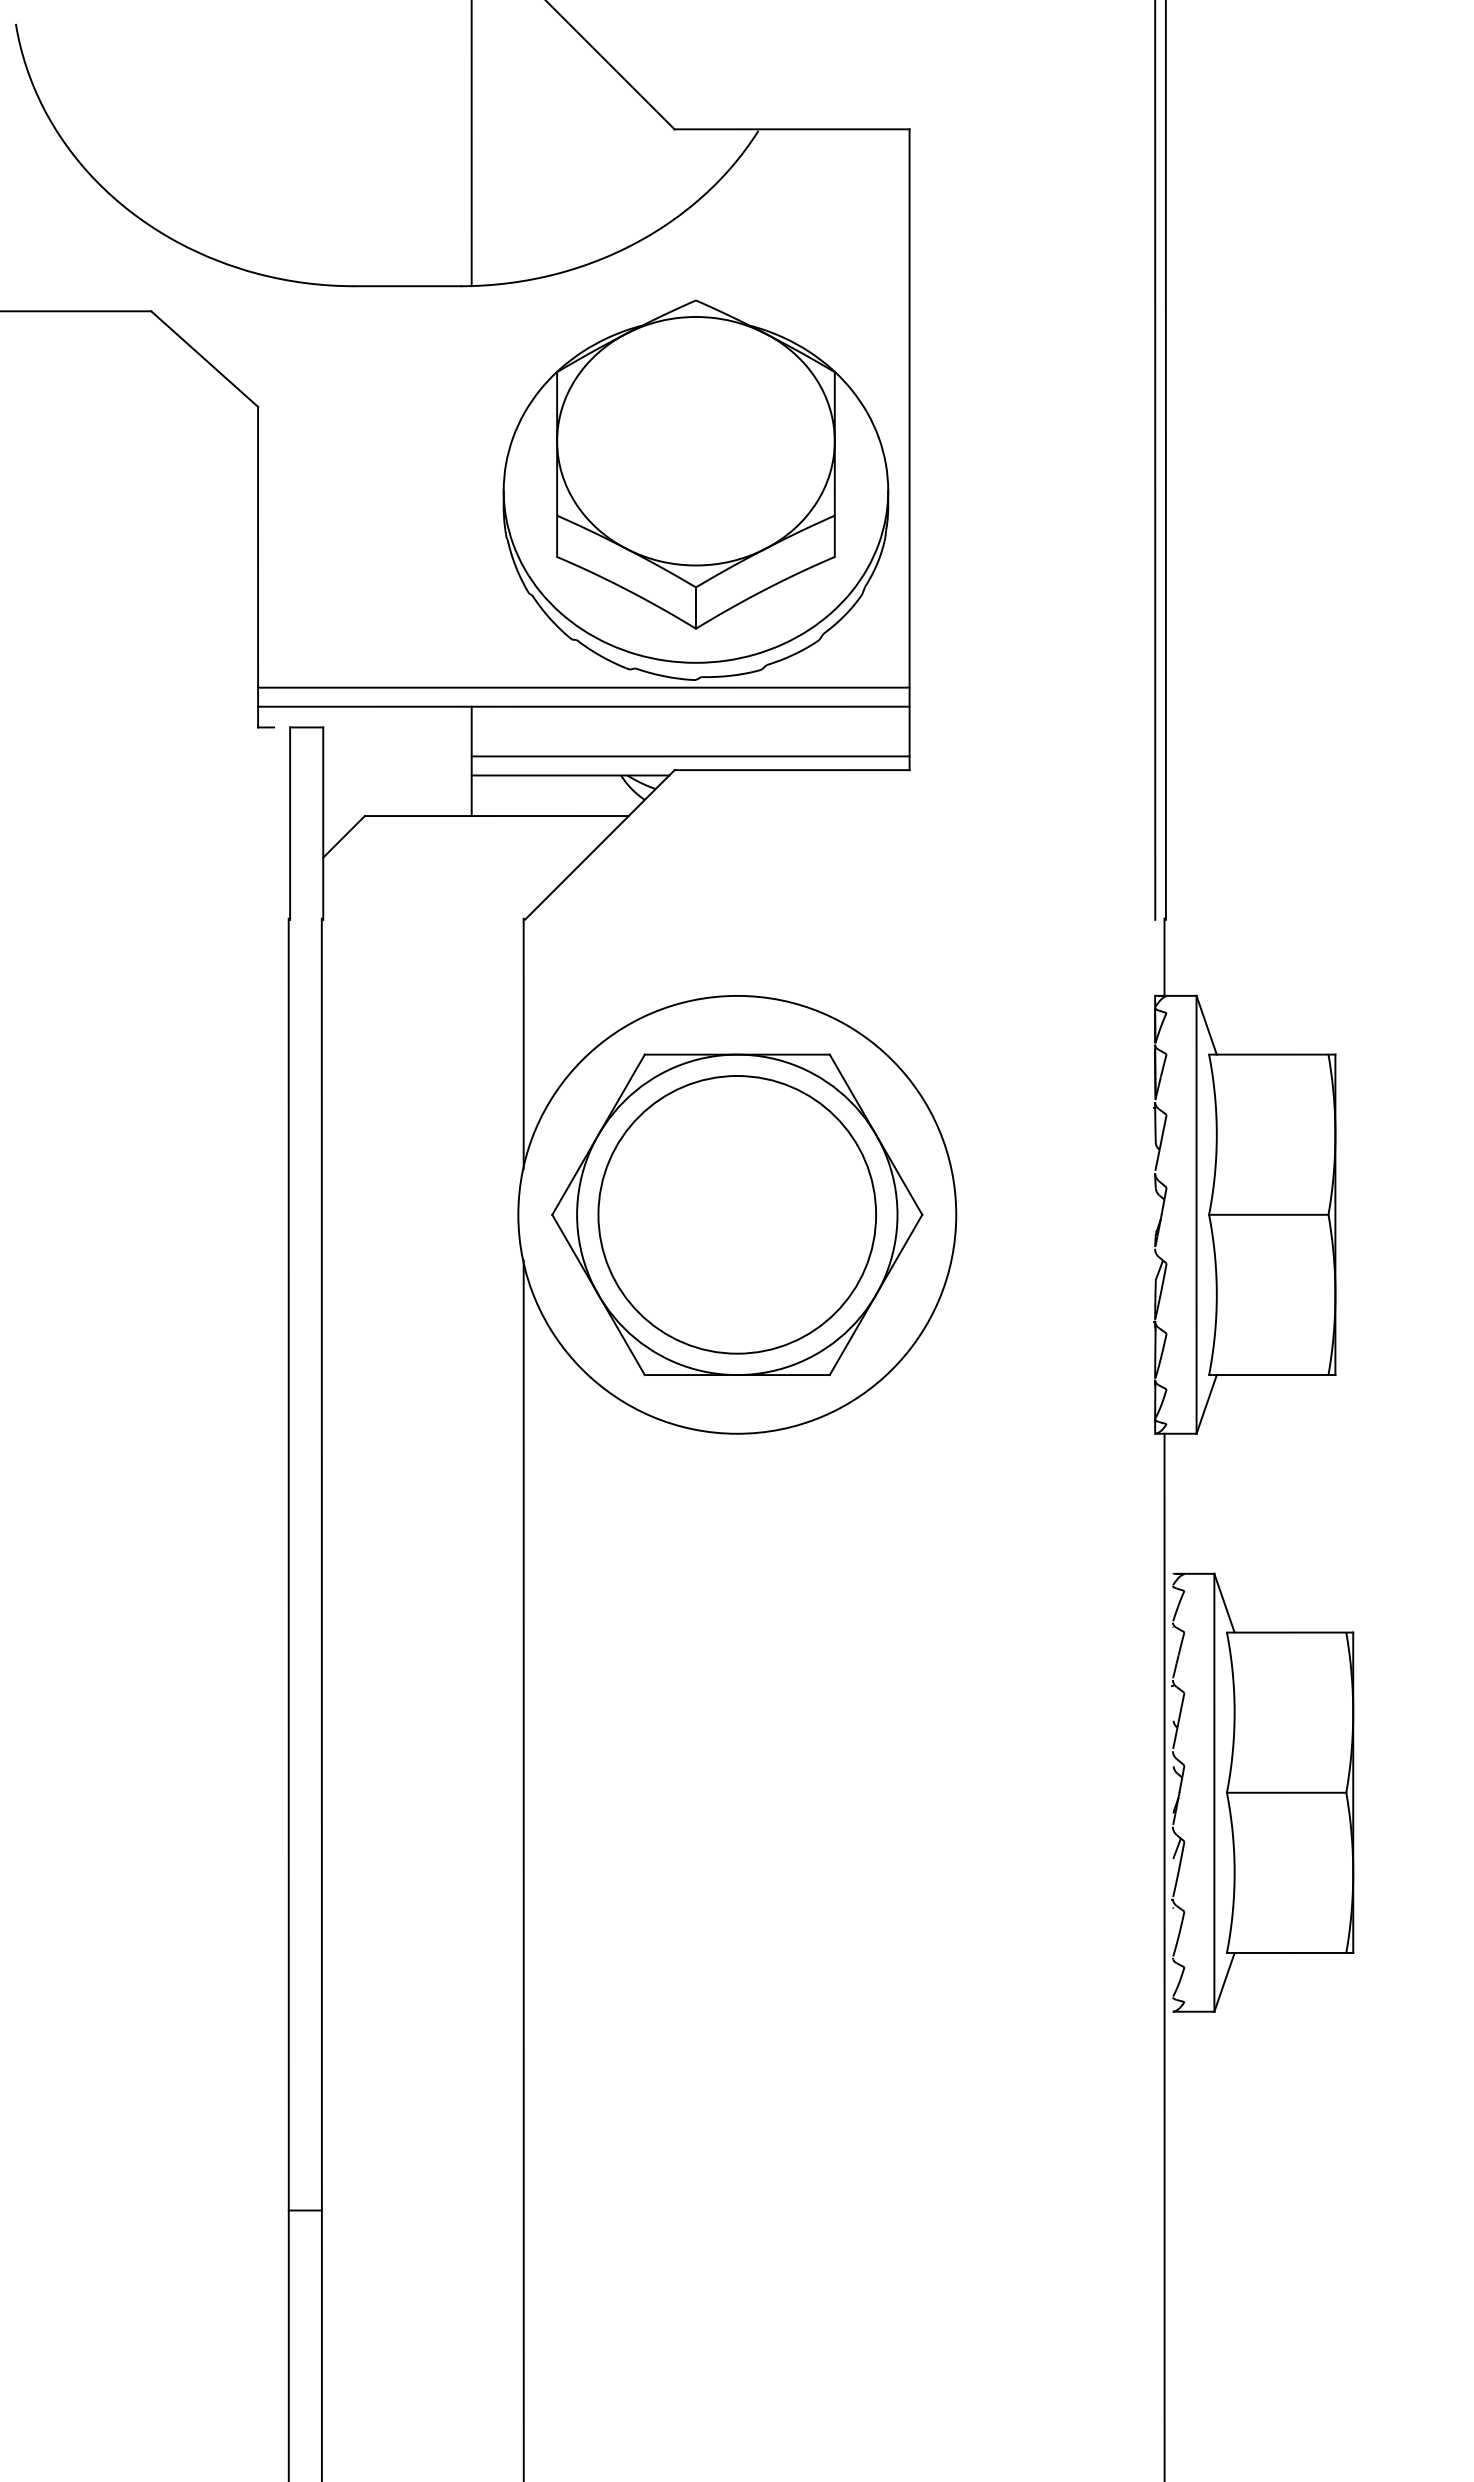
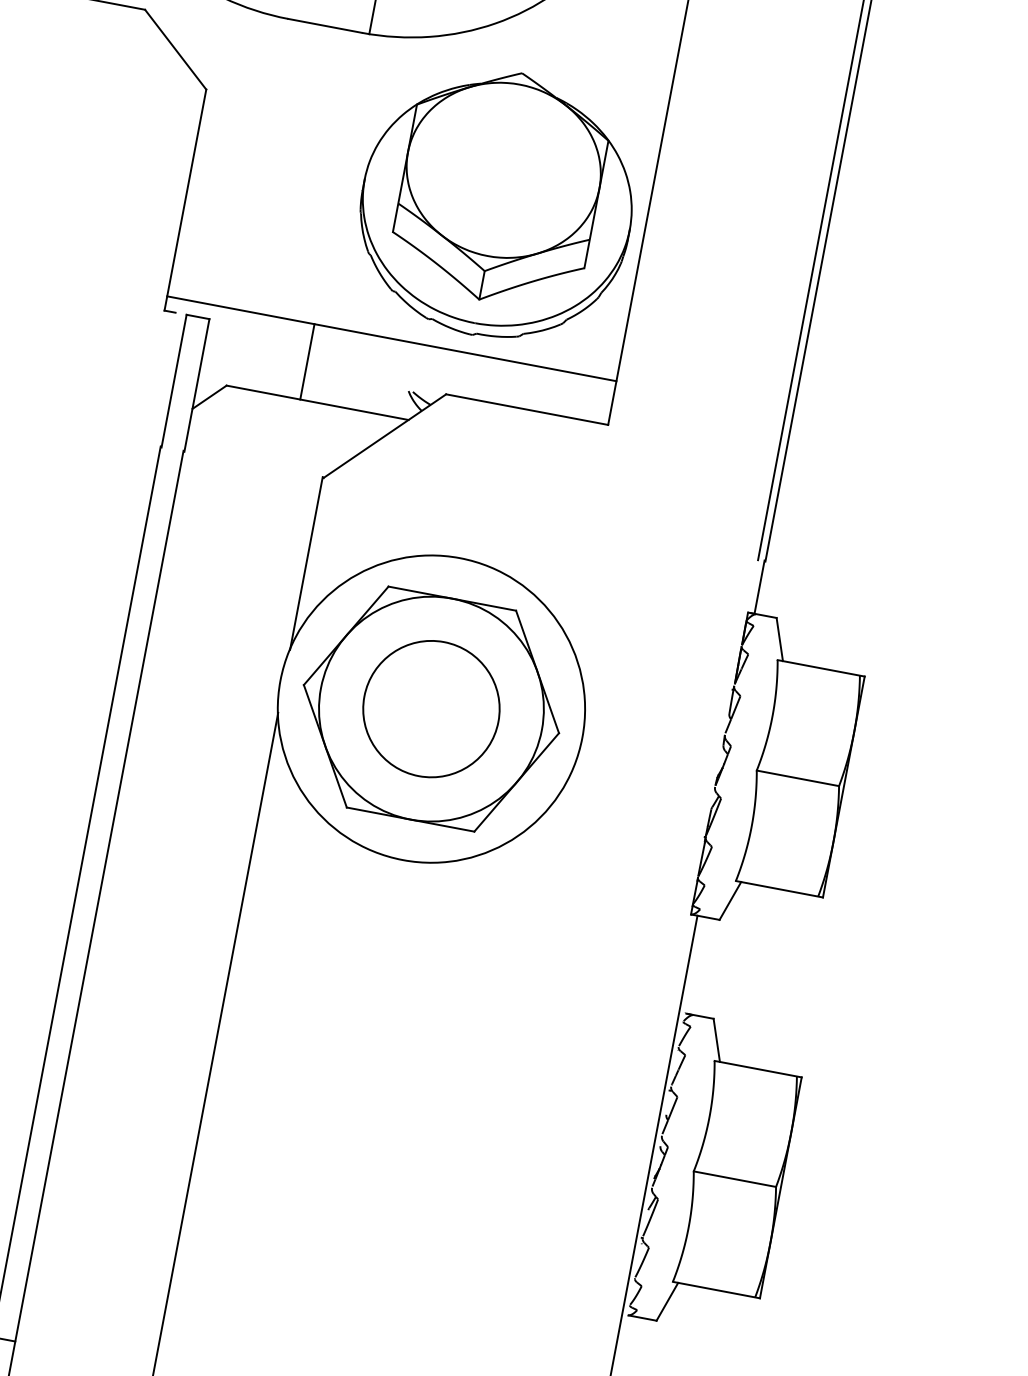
line: (583, 687) -> (394, 325), removed
line: (690, 756) -> (458, 387), removed
line: (570, 775) -> (373, 384), removed
circle: (737, 1214) -> (431, 708), size x0.7
line: (1196, 1214) -> (748, 768), removed
line: (1214, 1792) -> (685, 1169), removed

